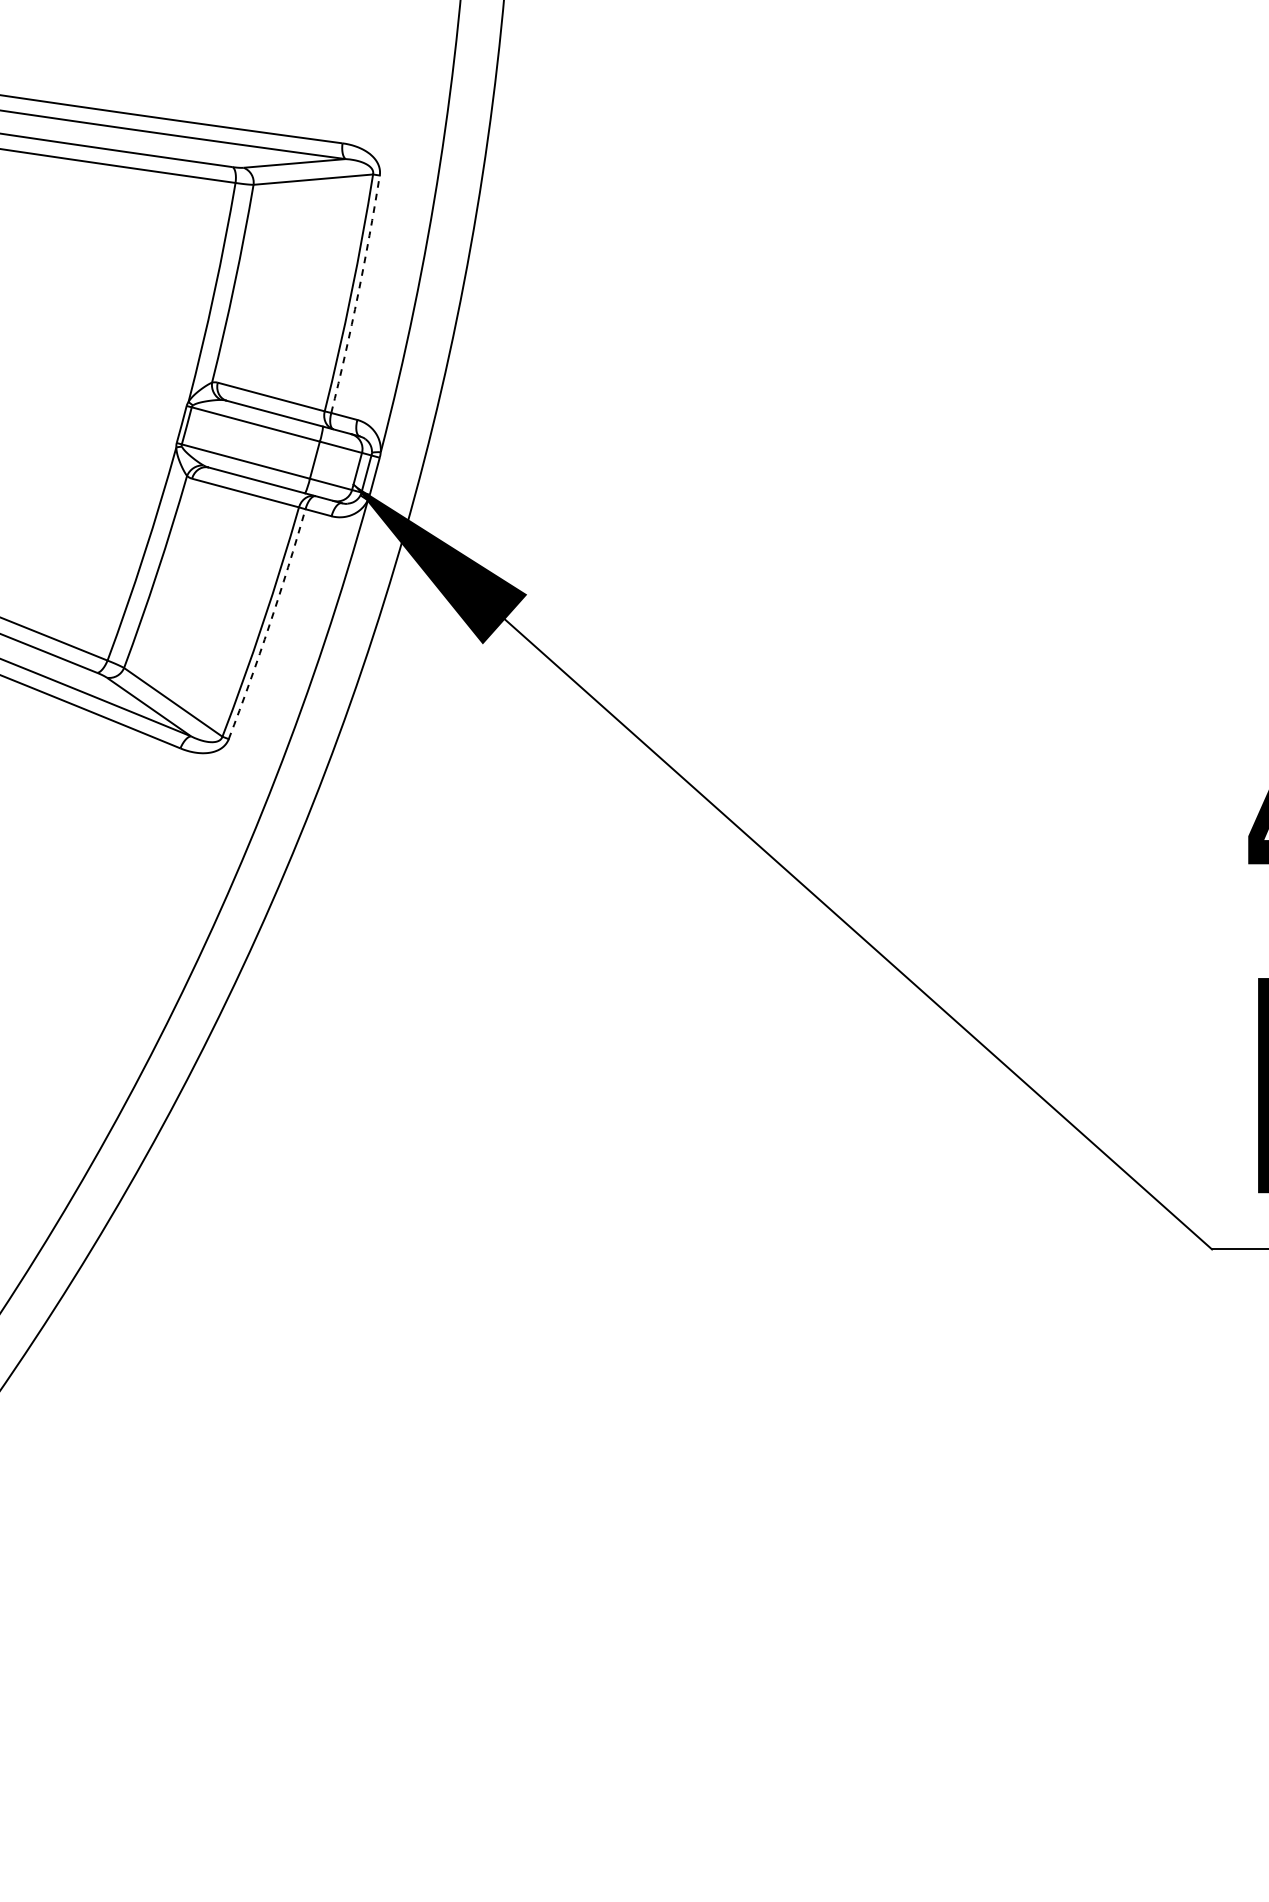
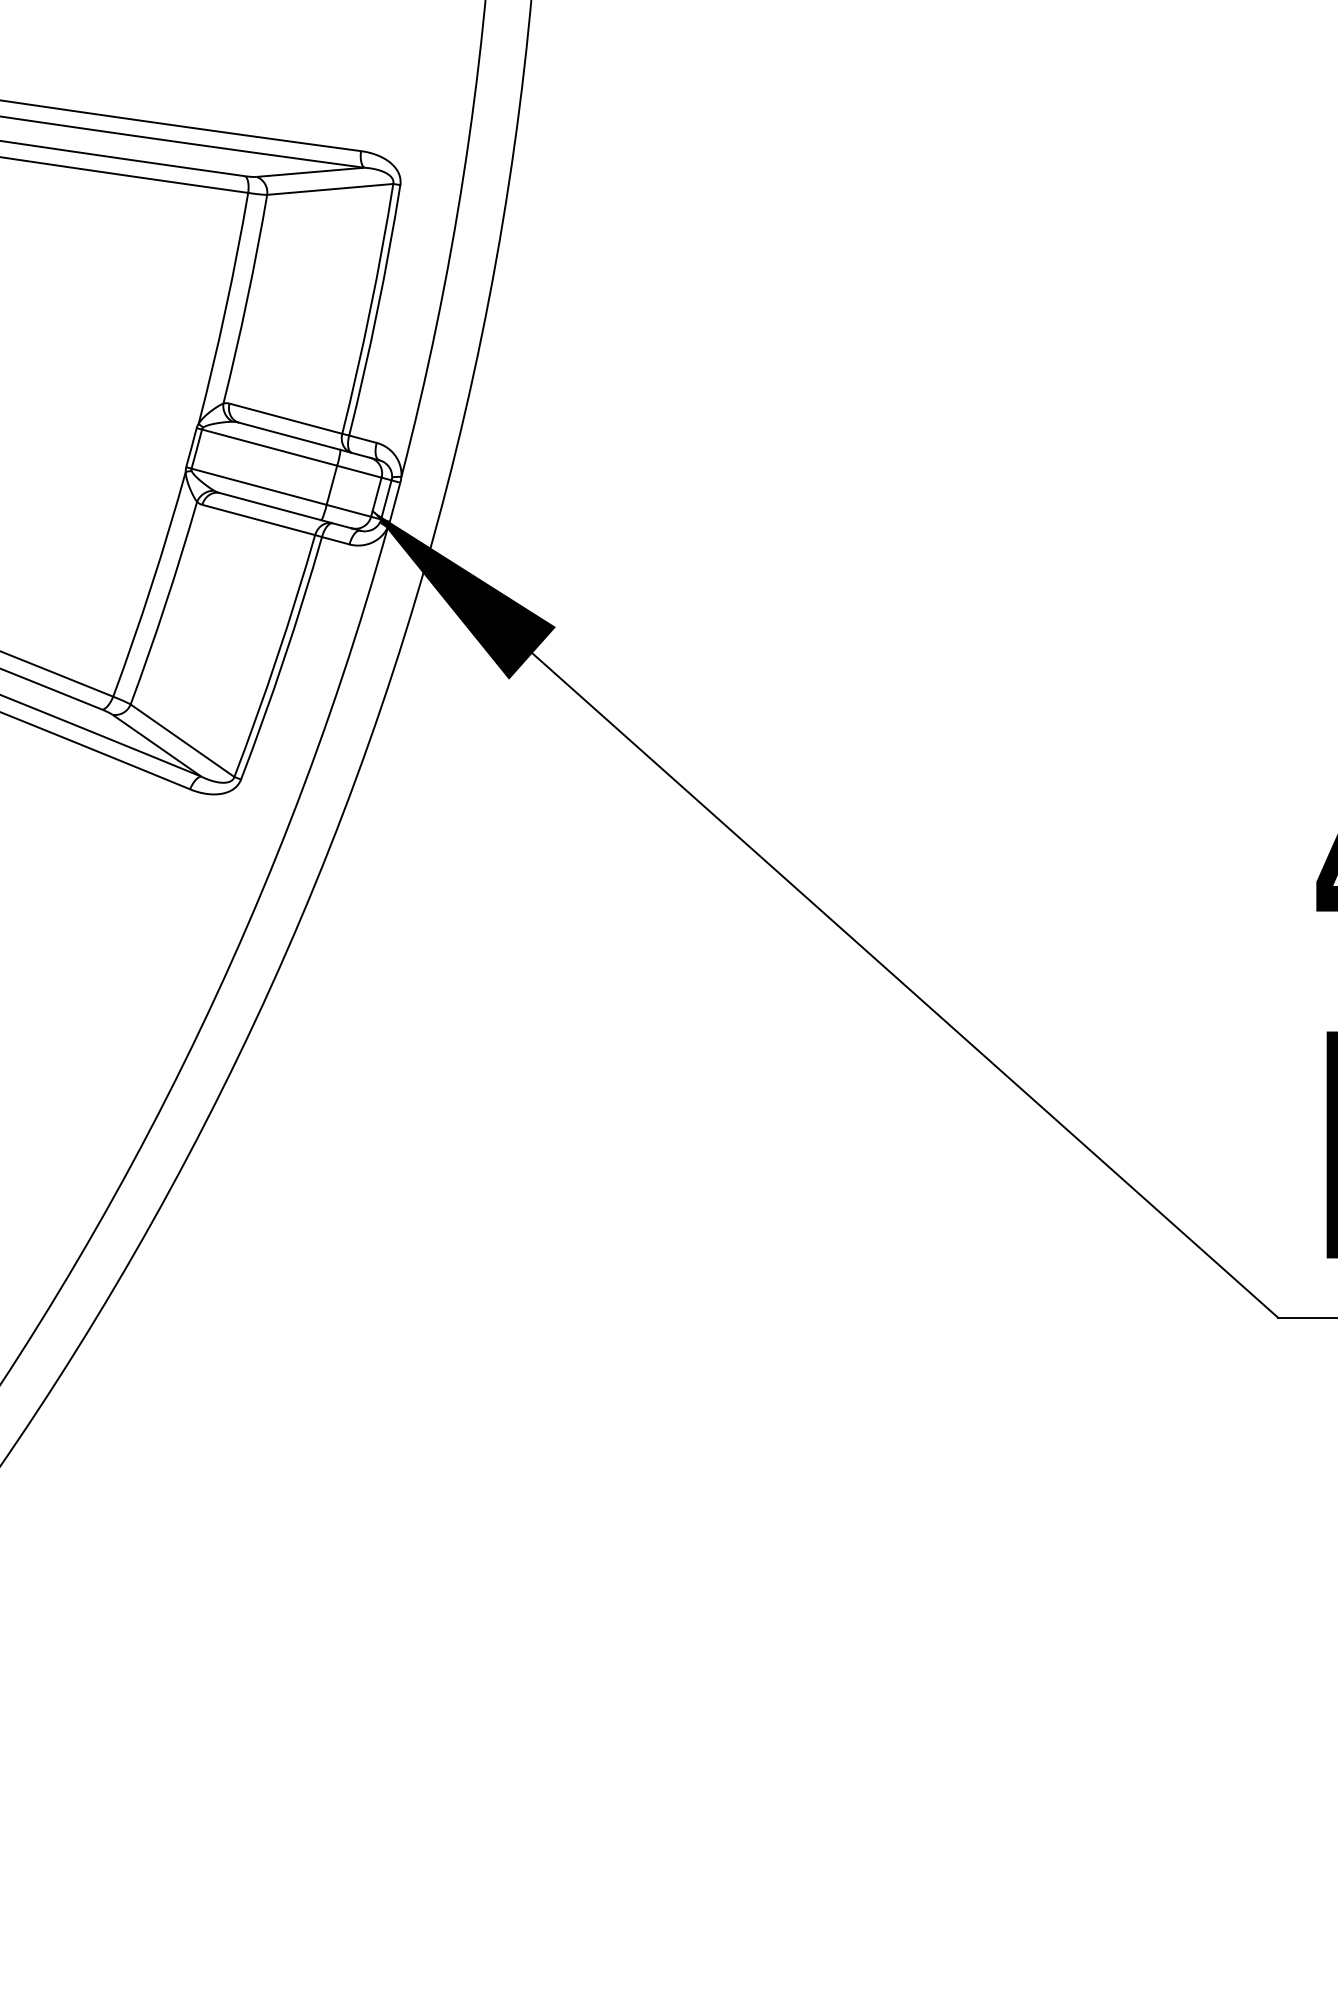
arc: (358, 294) -> (377, 310), dashed -> solid
arc: (269, 625) -> (284, 659), dashed -> solid

